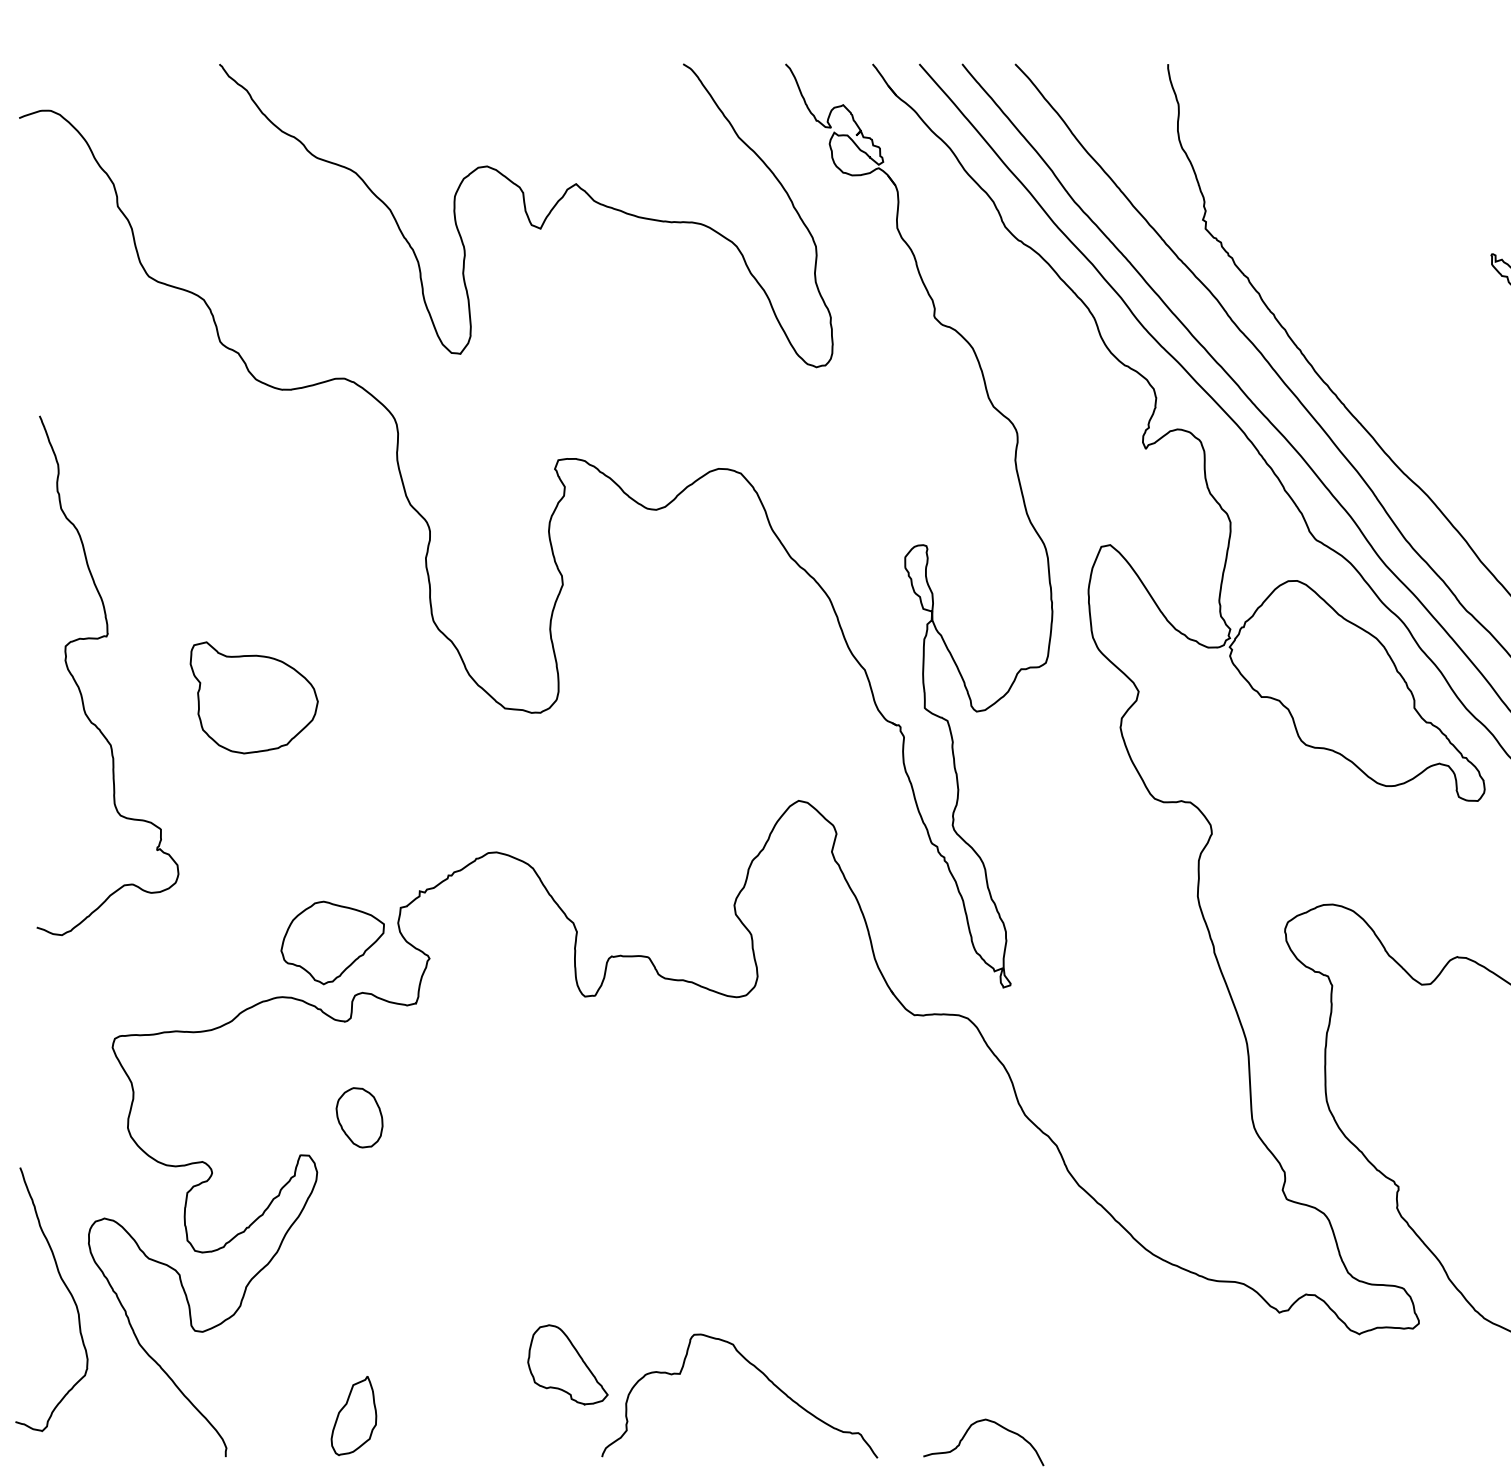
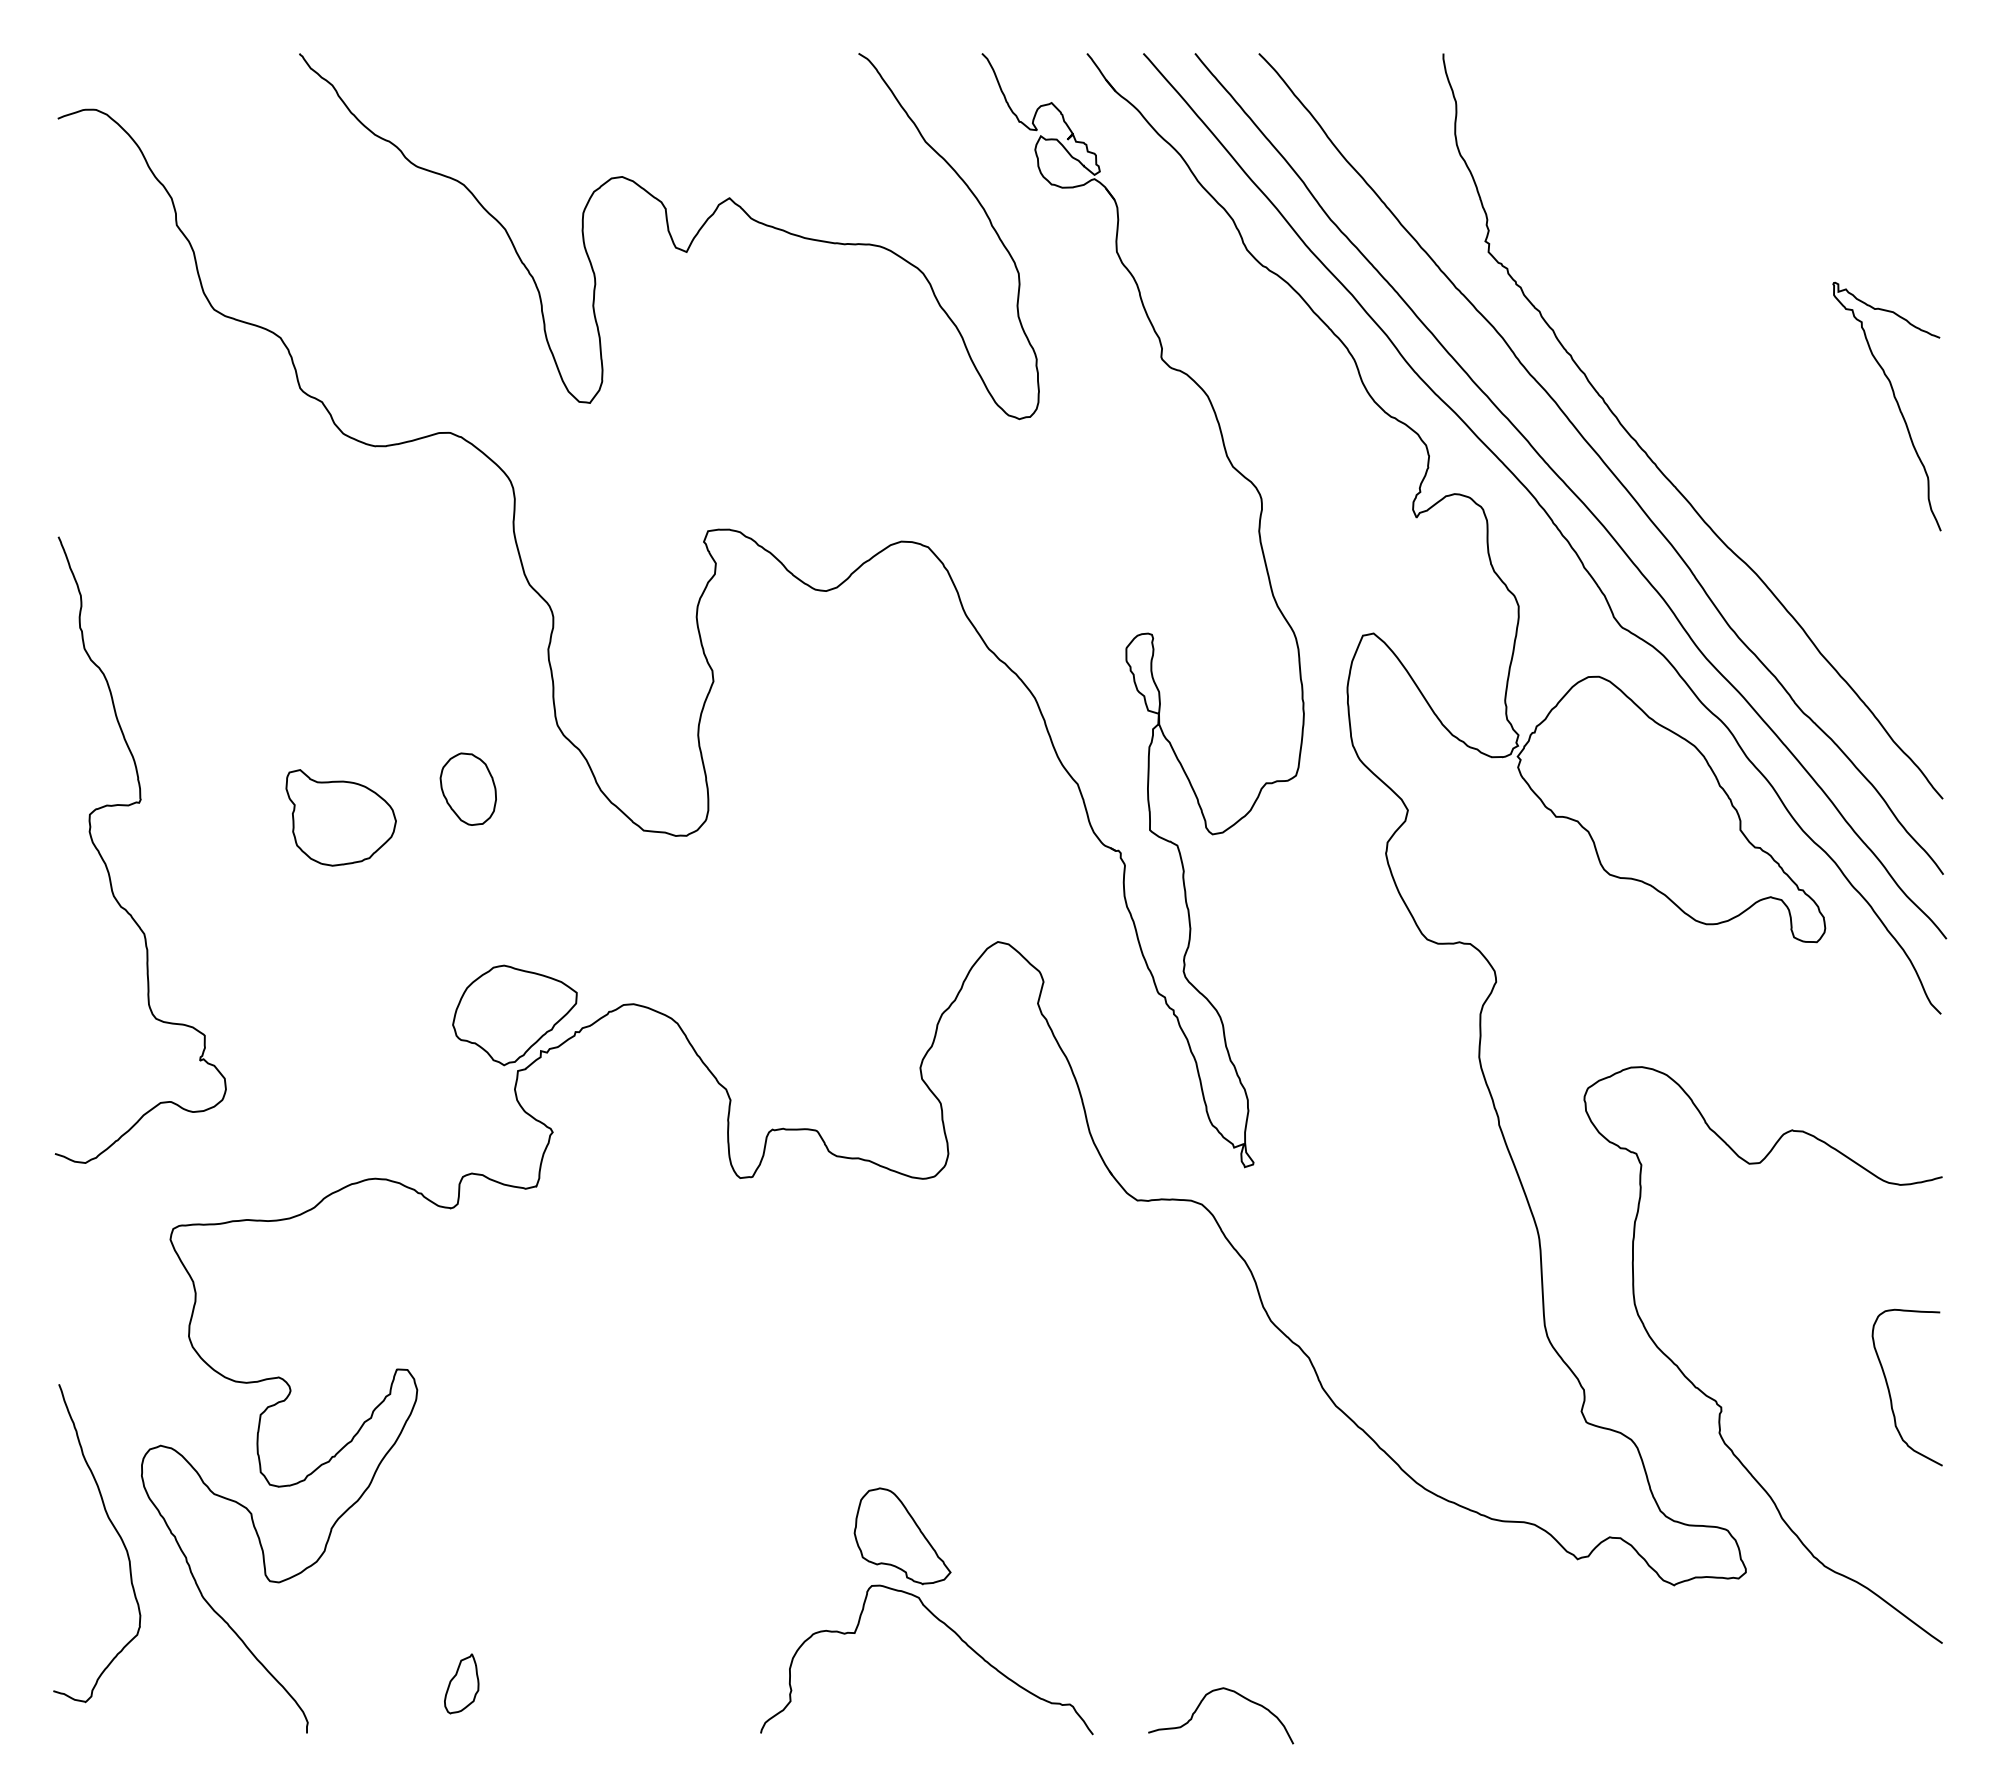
curve: (79, 686) -> (106, 863), moved
part: (253, 697) -> (340, 817), size x0.71
part: (332, 943) -> (514, 1015), moved
part: (358, 1117) -> (467, 788), moved
part: (567, 1365) -> (902, 1536), moved
part: (353, 1415) -> (461, 1683), size x0.62

